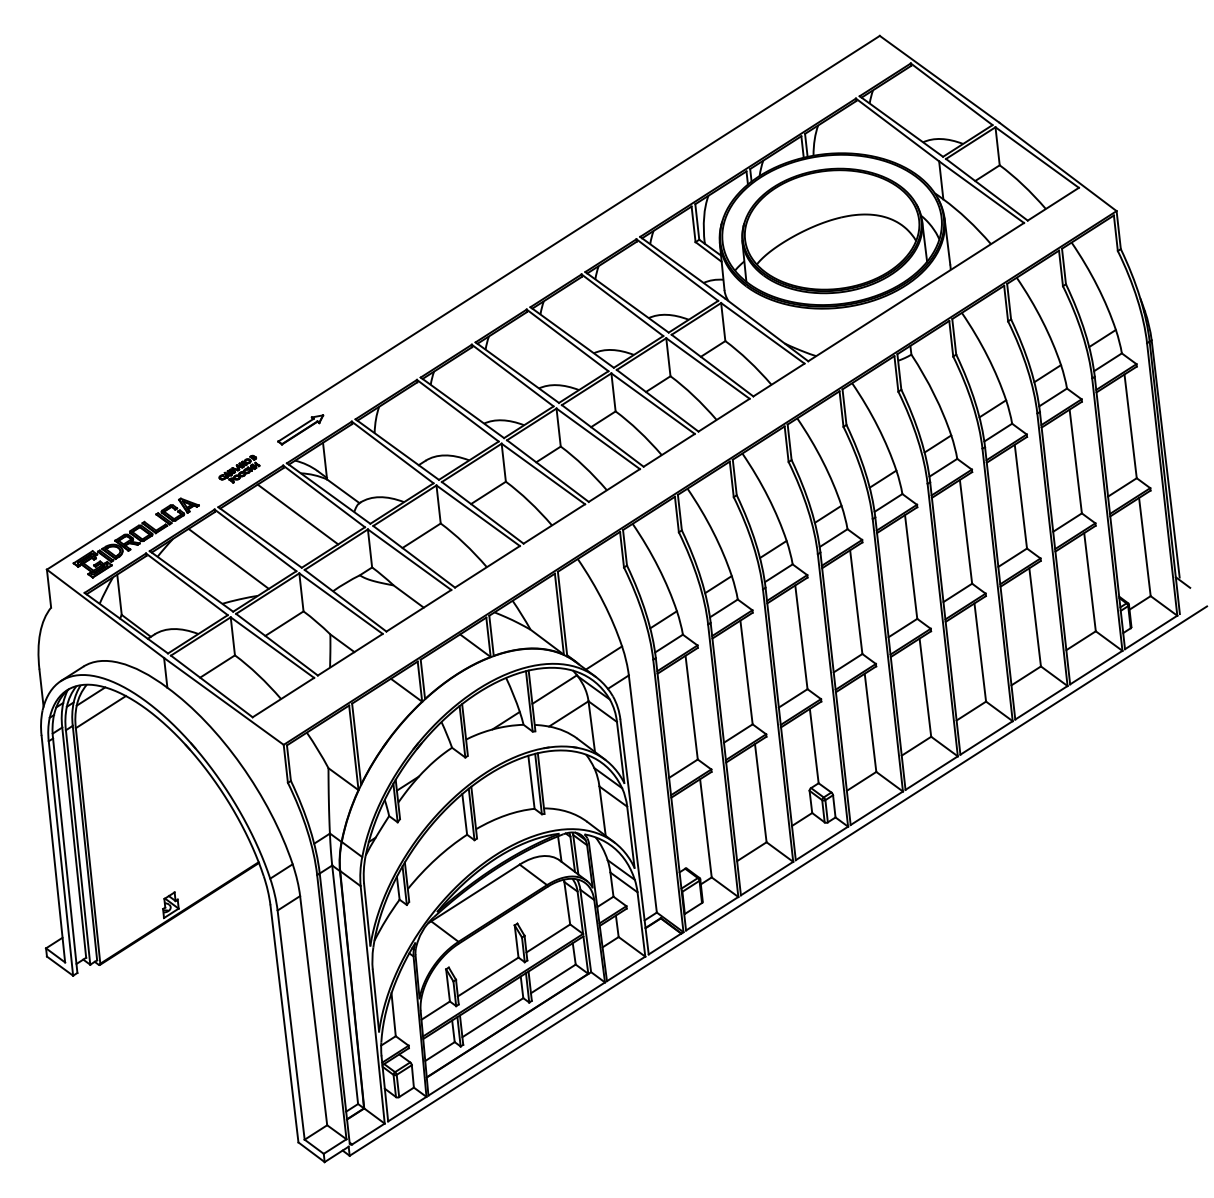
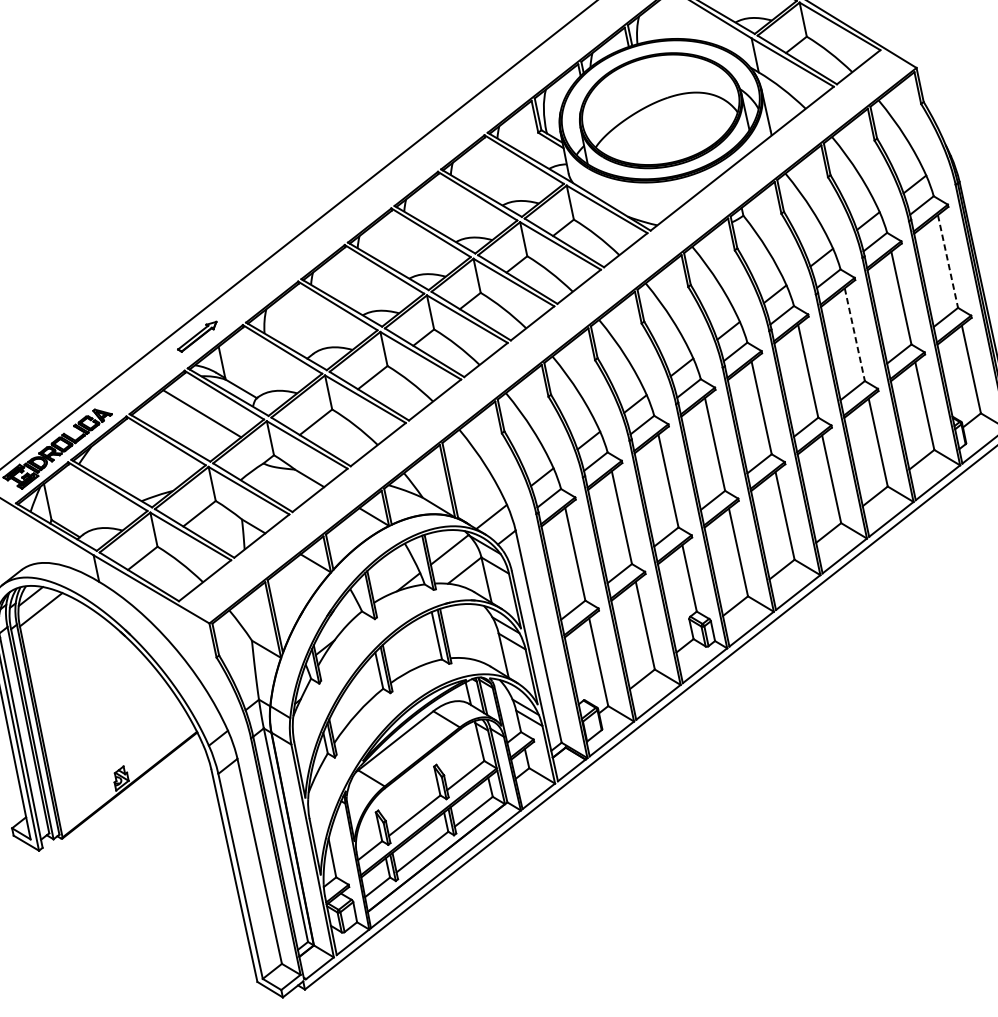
line: (1130, 426) -> (947, 261), solid -> dashed
part: (239, 468) -> (145, 377), removed
line: (1020, 497) -> (854, 335), solid -> dashed
line: (228, 558) -> (143, 459), removed

